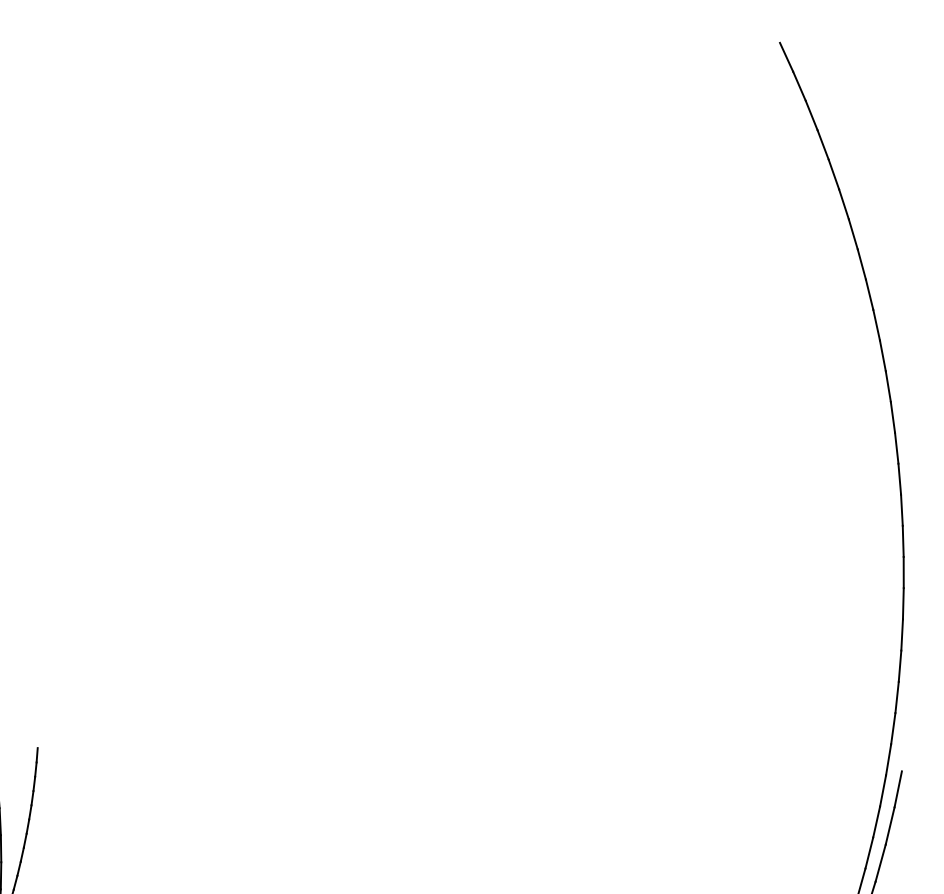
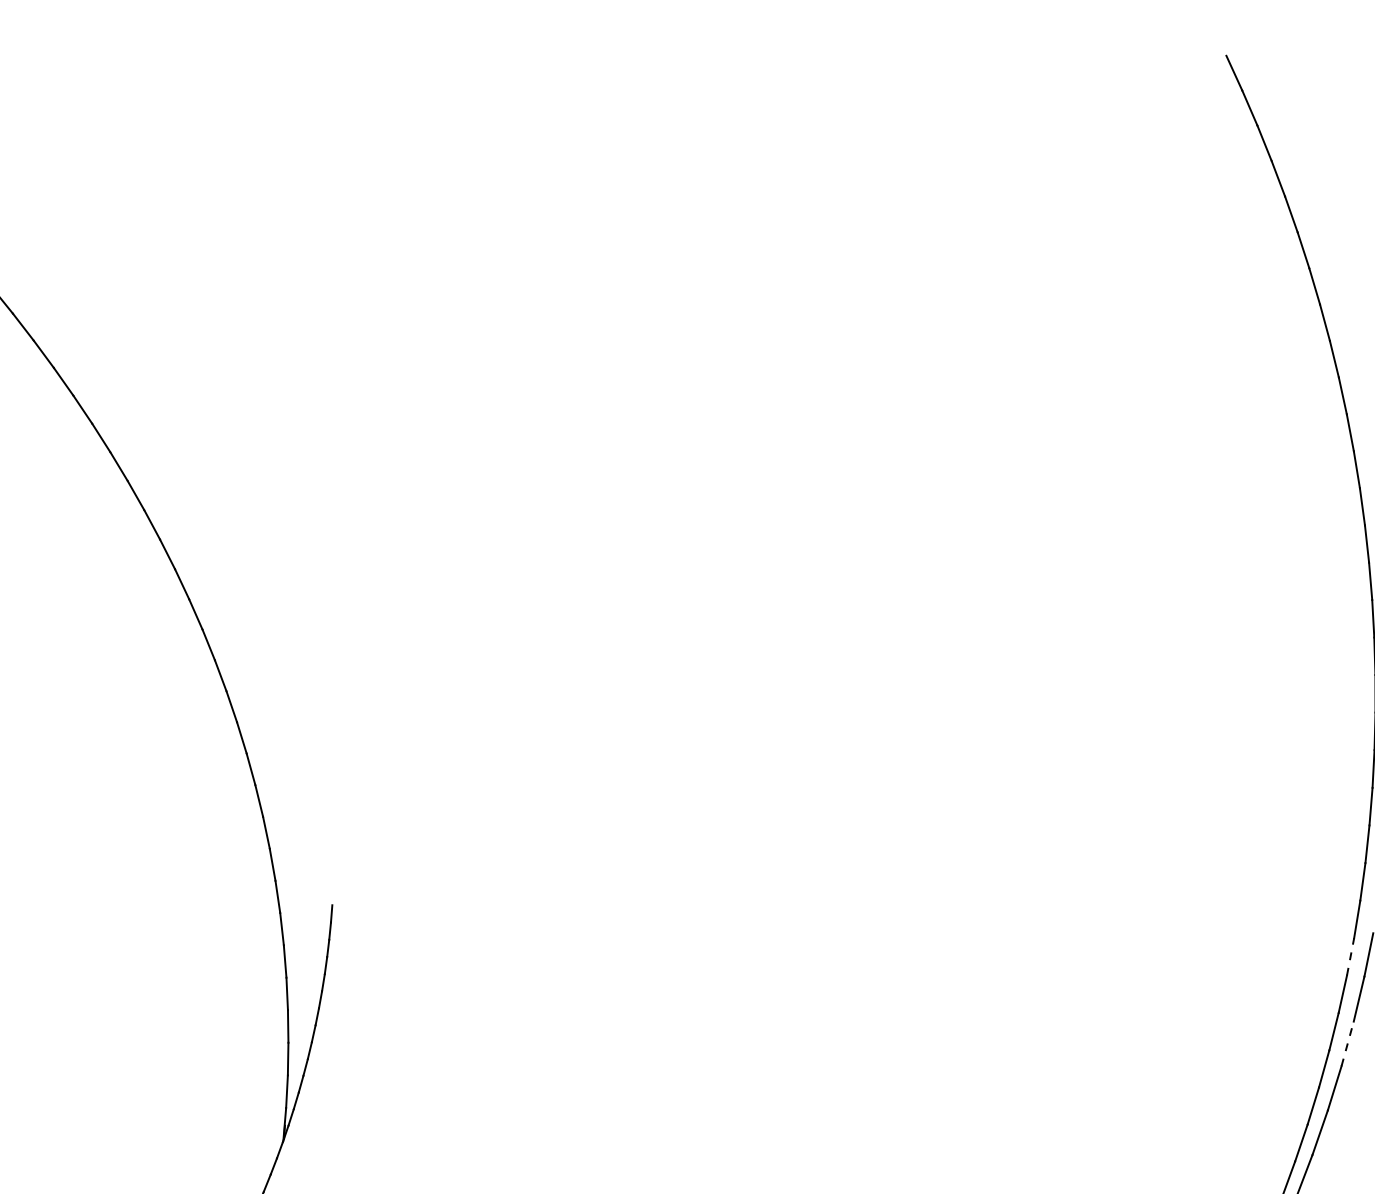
line: (883, 790) -> (1350, 956), solid -> dashed
line: (880, 862) -> (1347, 1043), solid -> dashed

